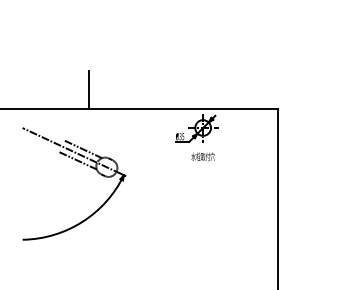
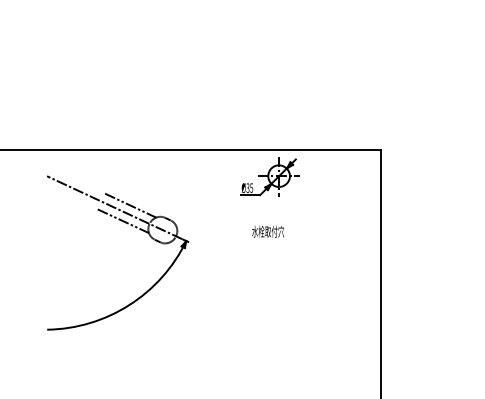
line: (89, 89) -> (122, 123), removed
text: (203, 156) -> (268, 231), moved
part: (81, 163) -> (127, 224), moved

